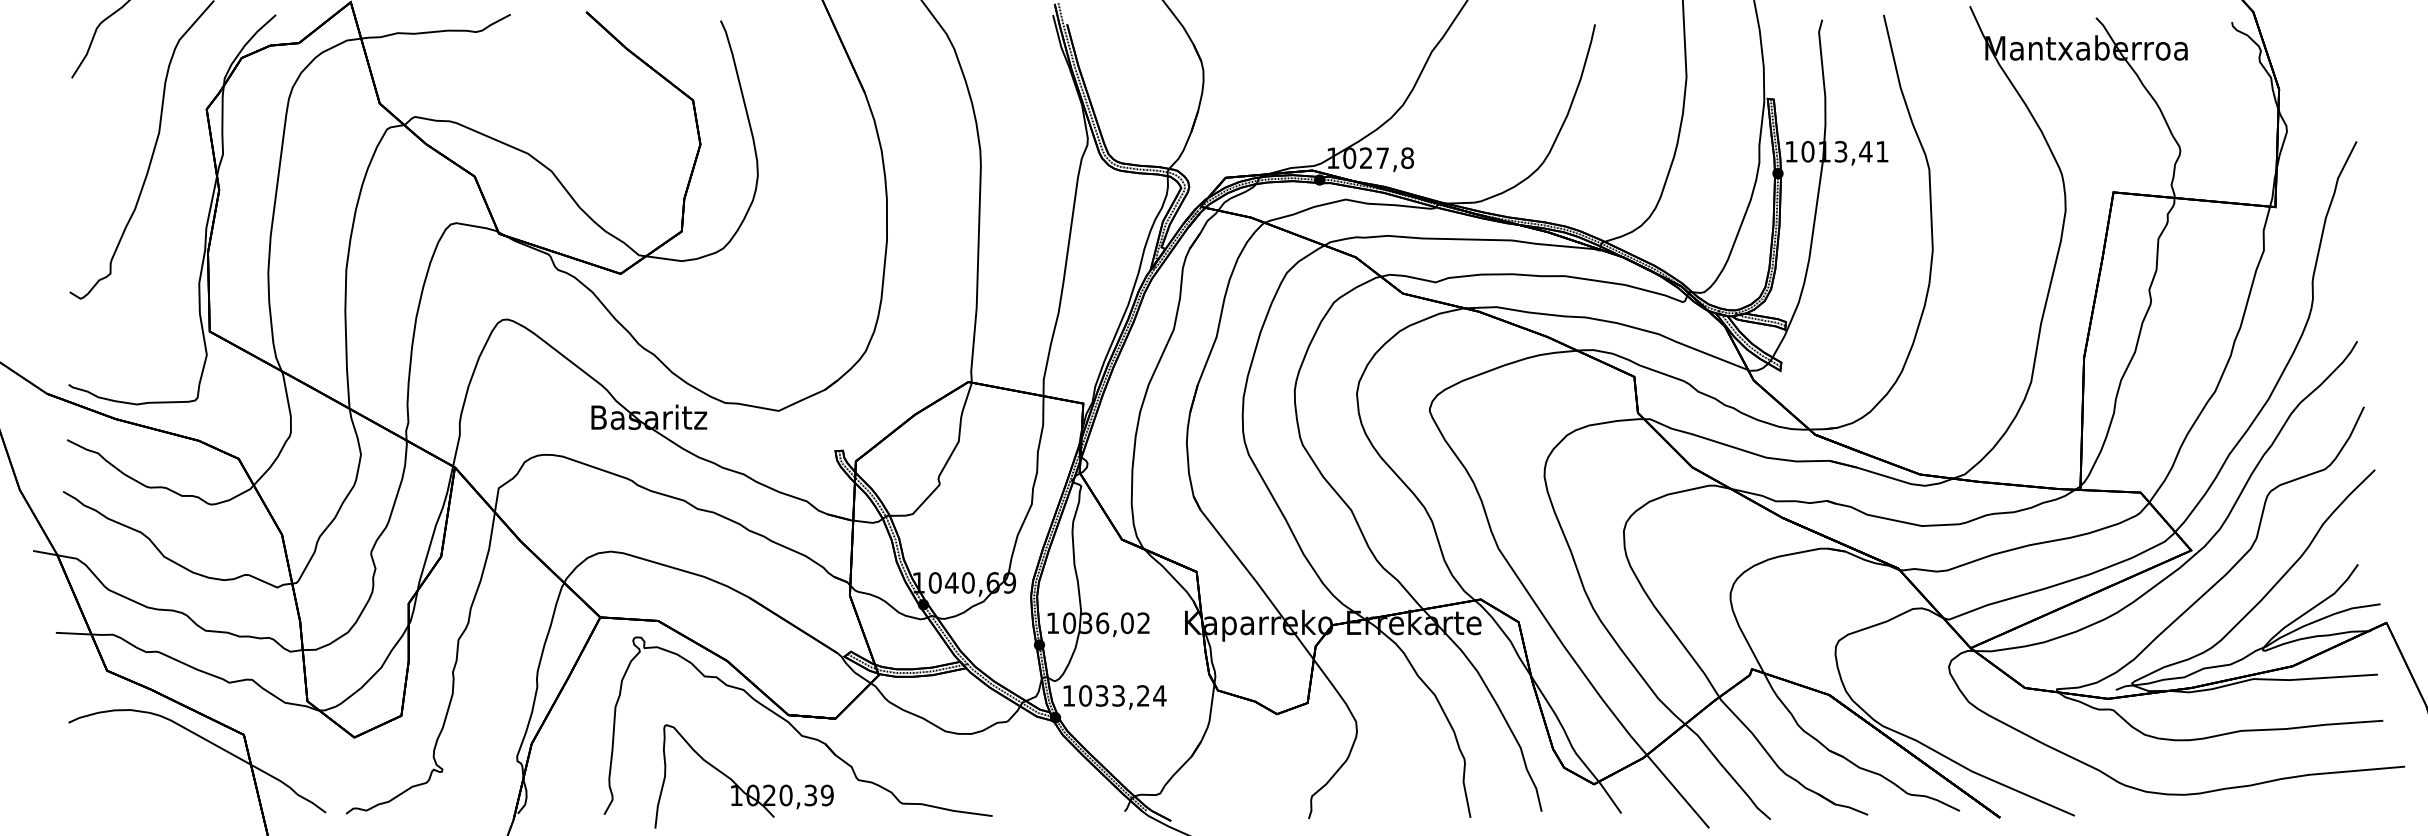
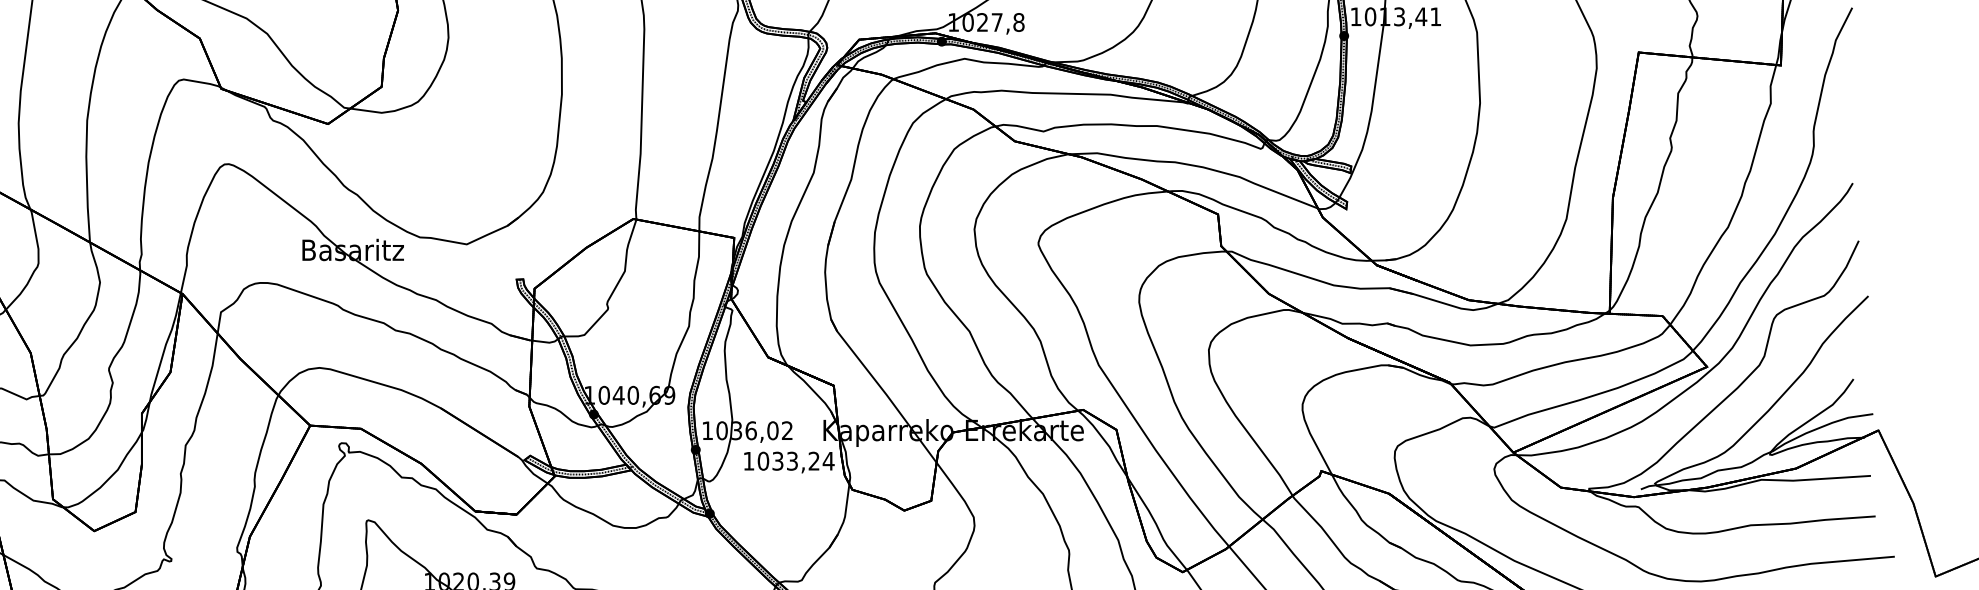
text: (1114, 697) -> (788, 462), moved

